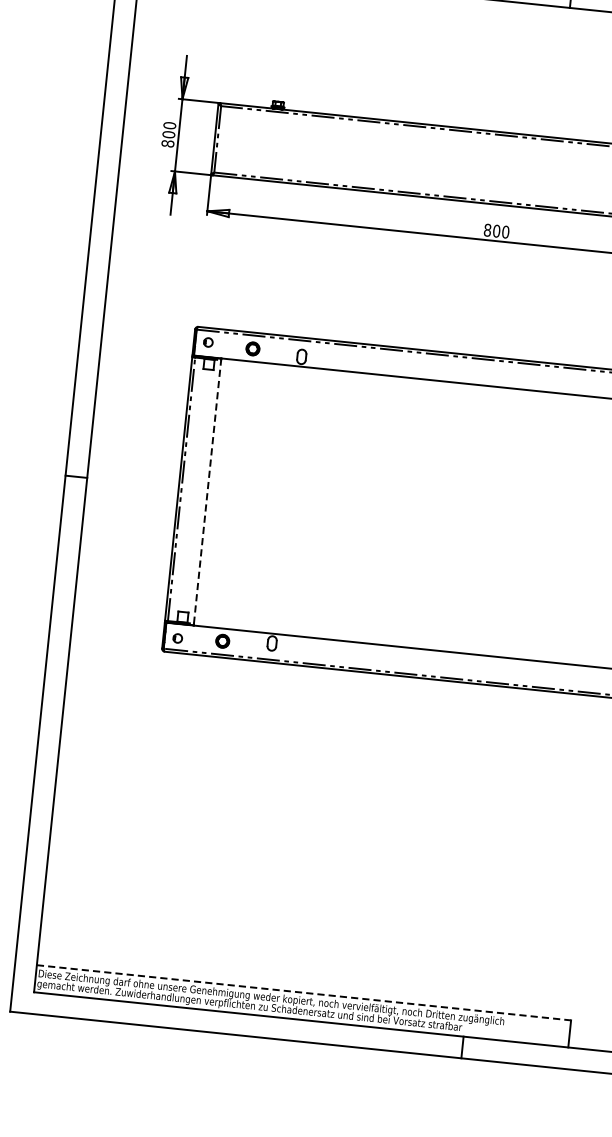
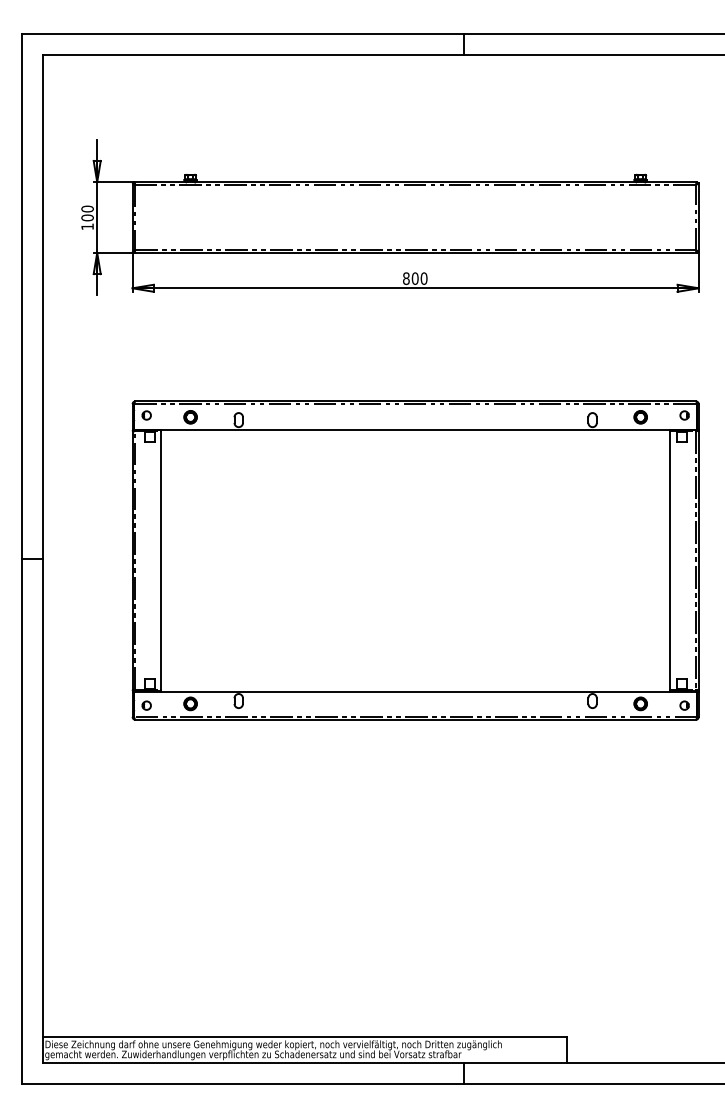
text: (167, 143) -> (87, 226), 800 -> 100
line: (207, 491) -> (160, 560), dashed -> solid
line: (303, 992) -> (304, 1036), dashed -> solid

